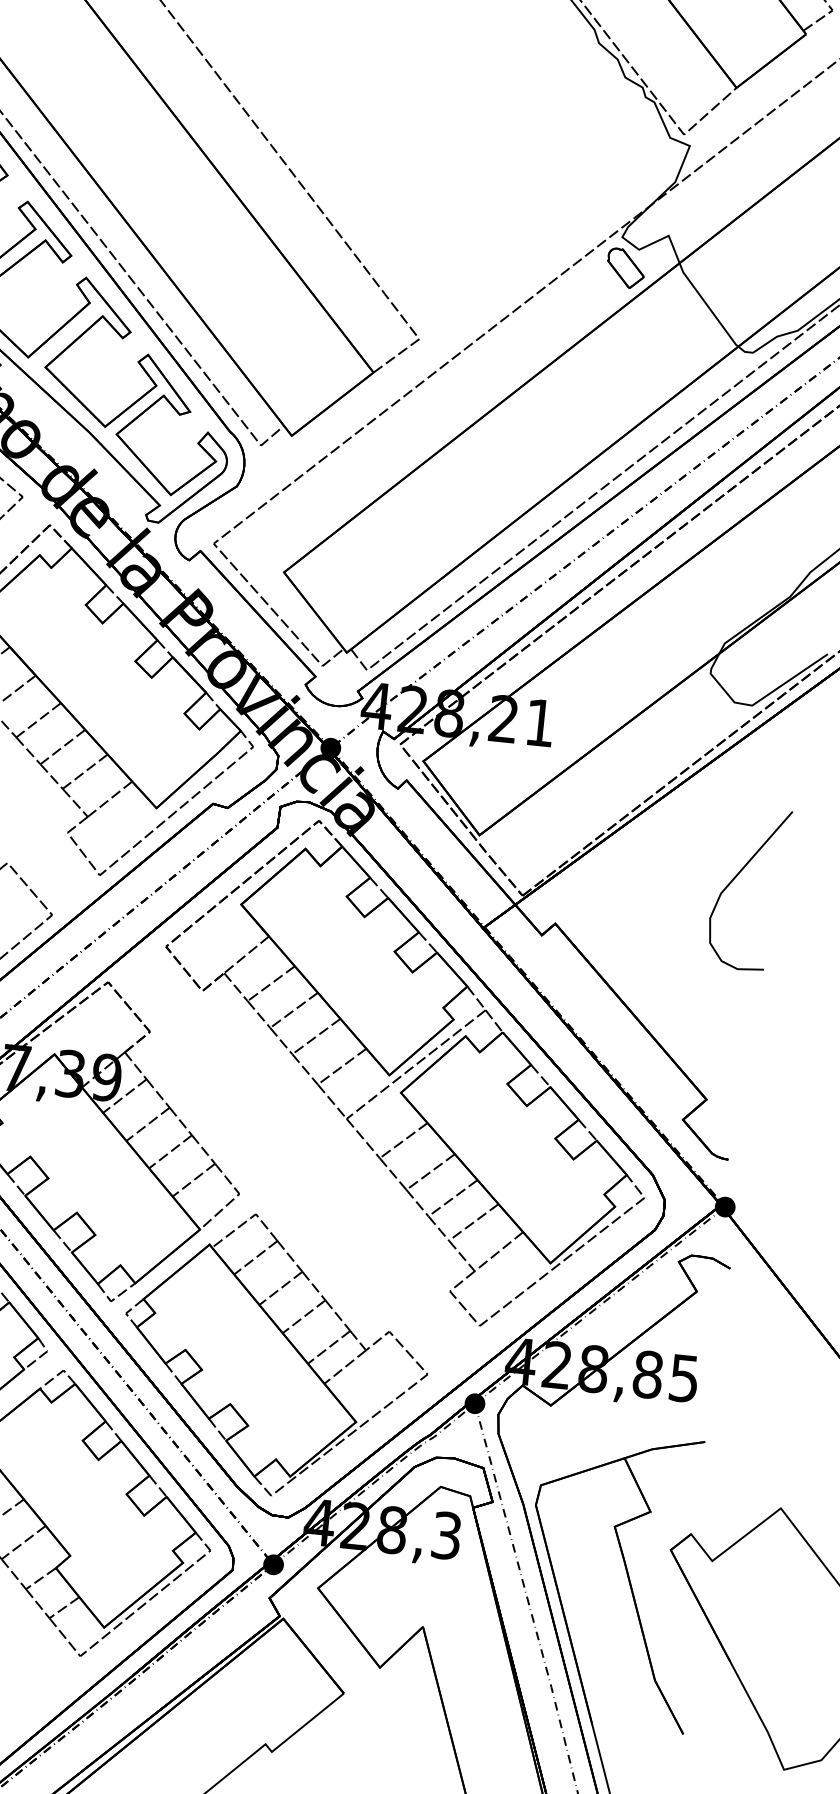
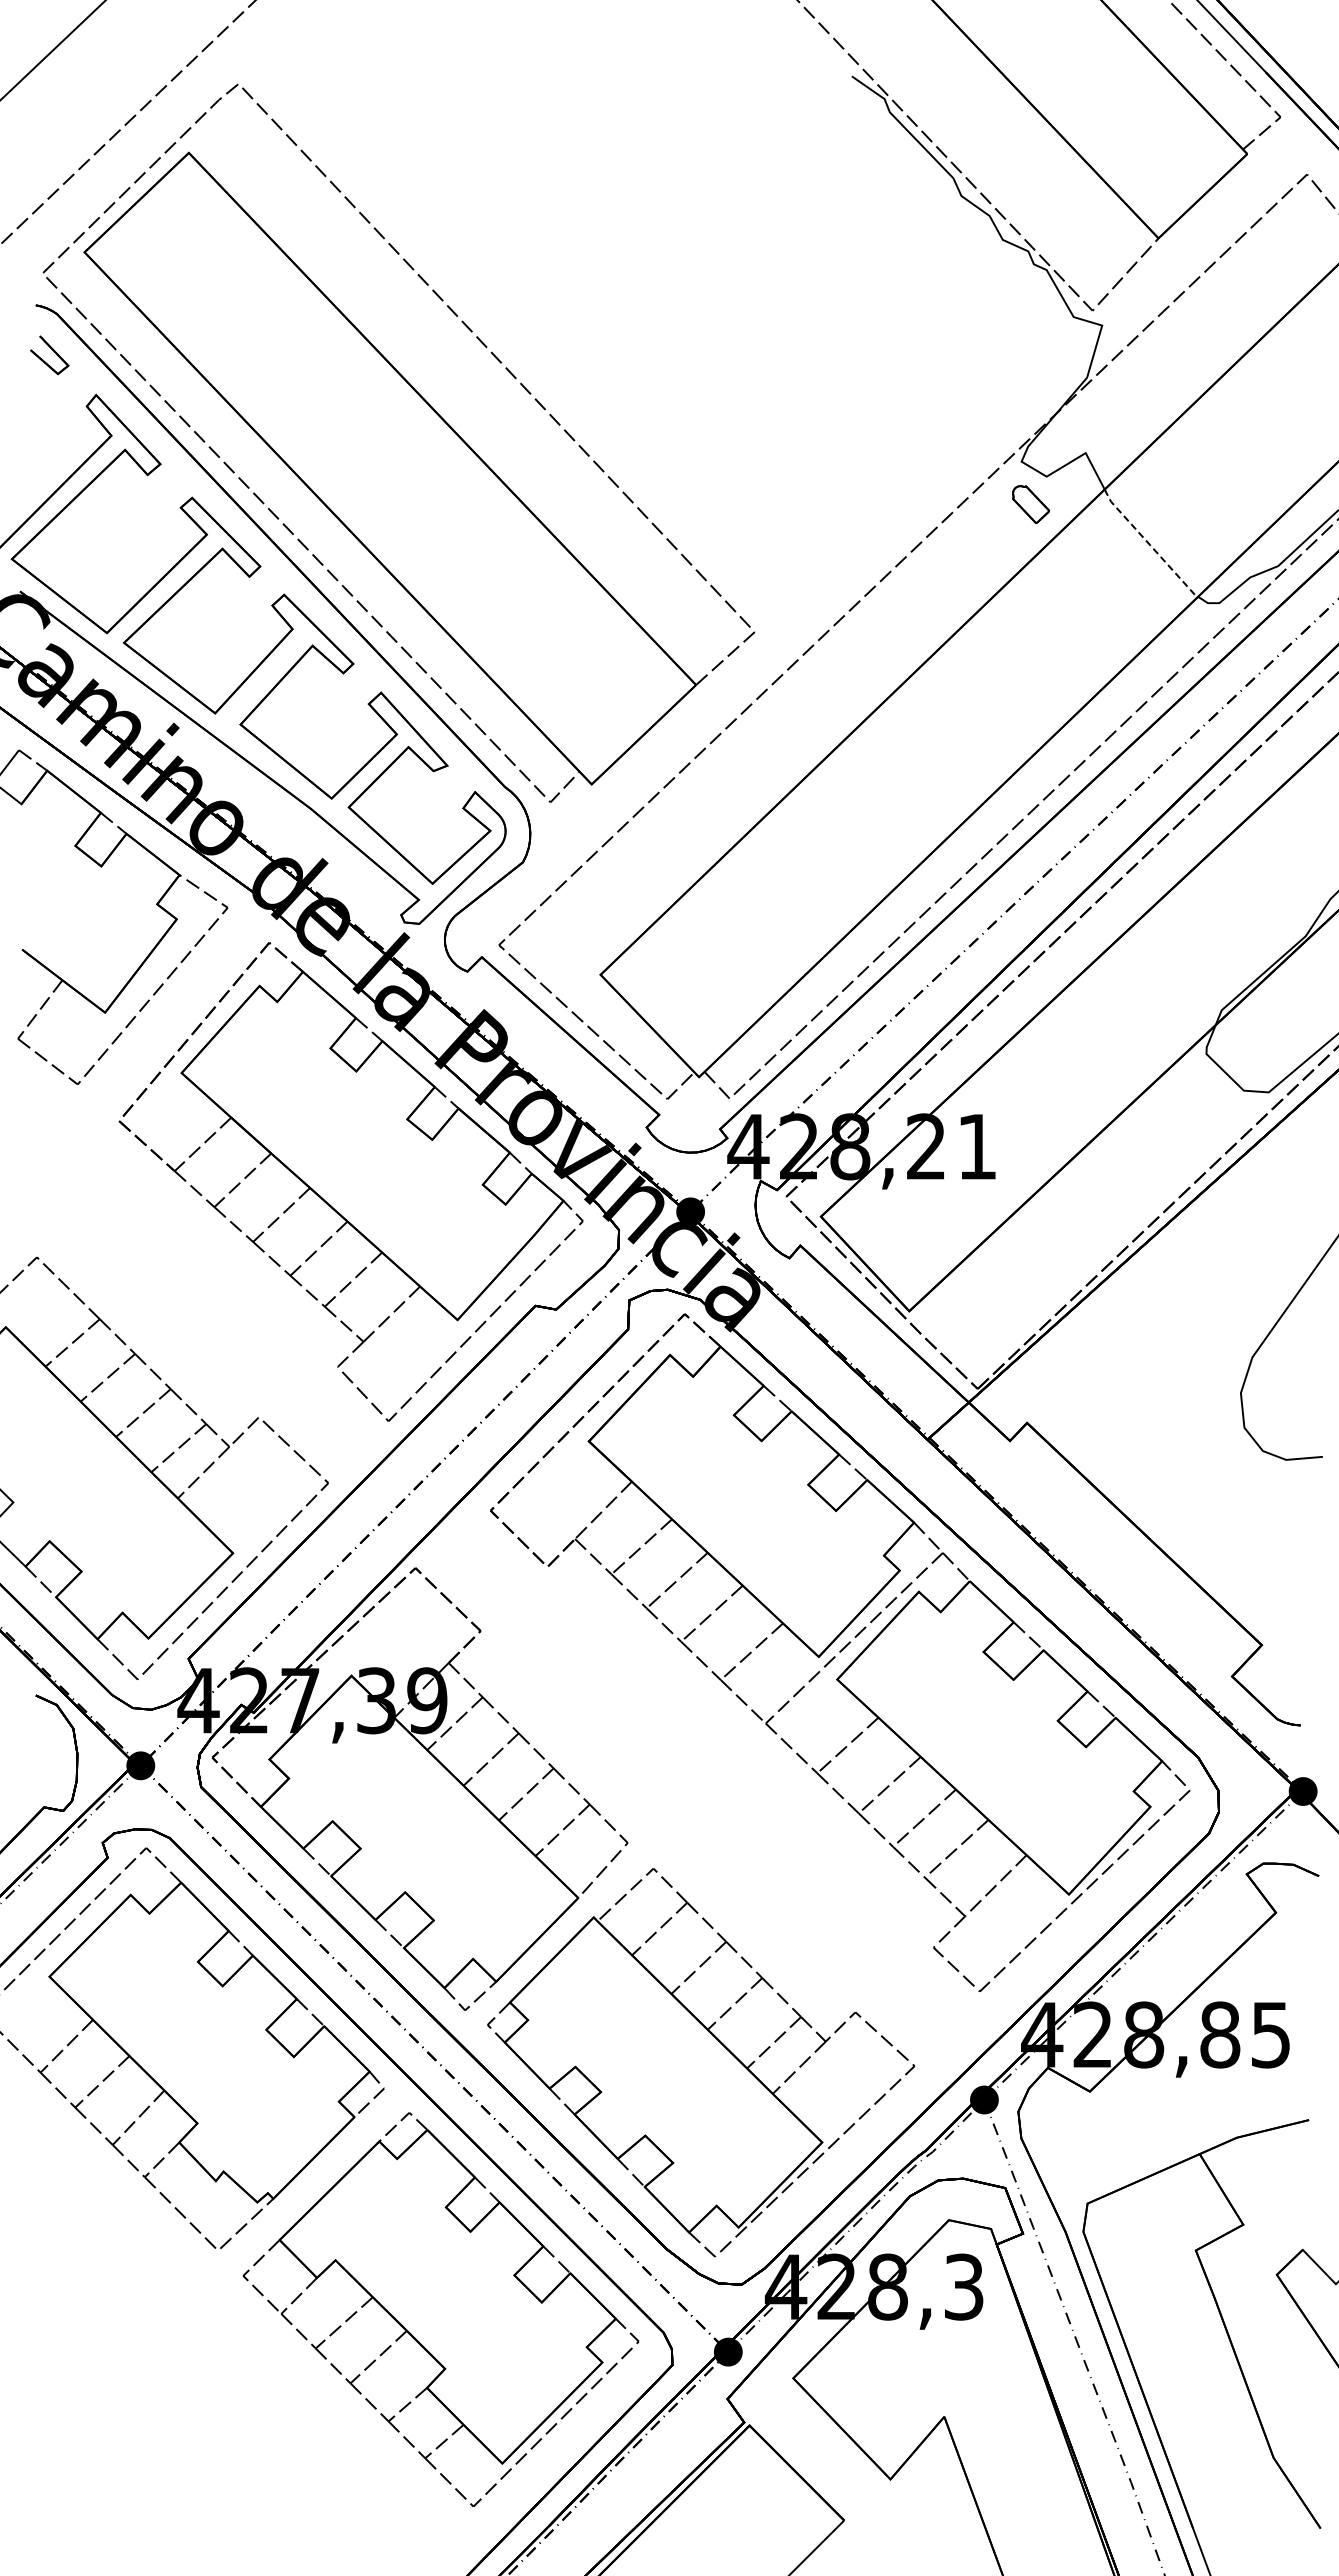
part: (625, 268) -> (1030, 504), size x0.7
line: (708, 306) -> (1150, 545), solid -> dashed

